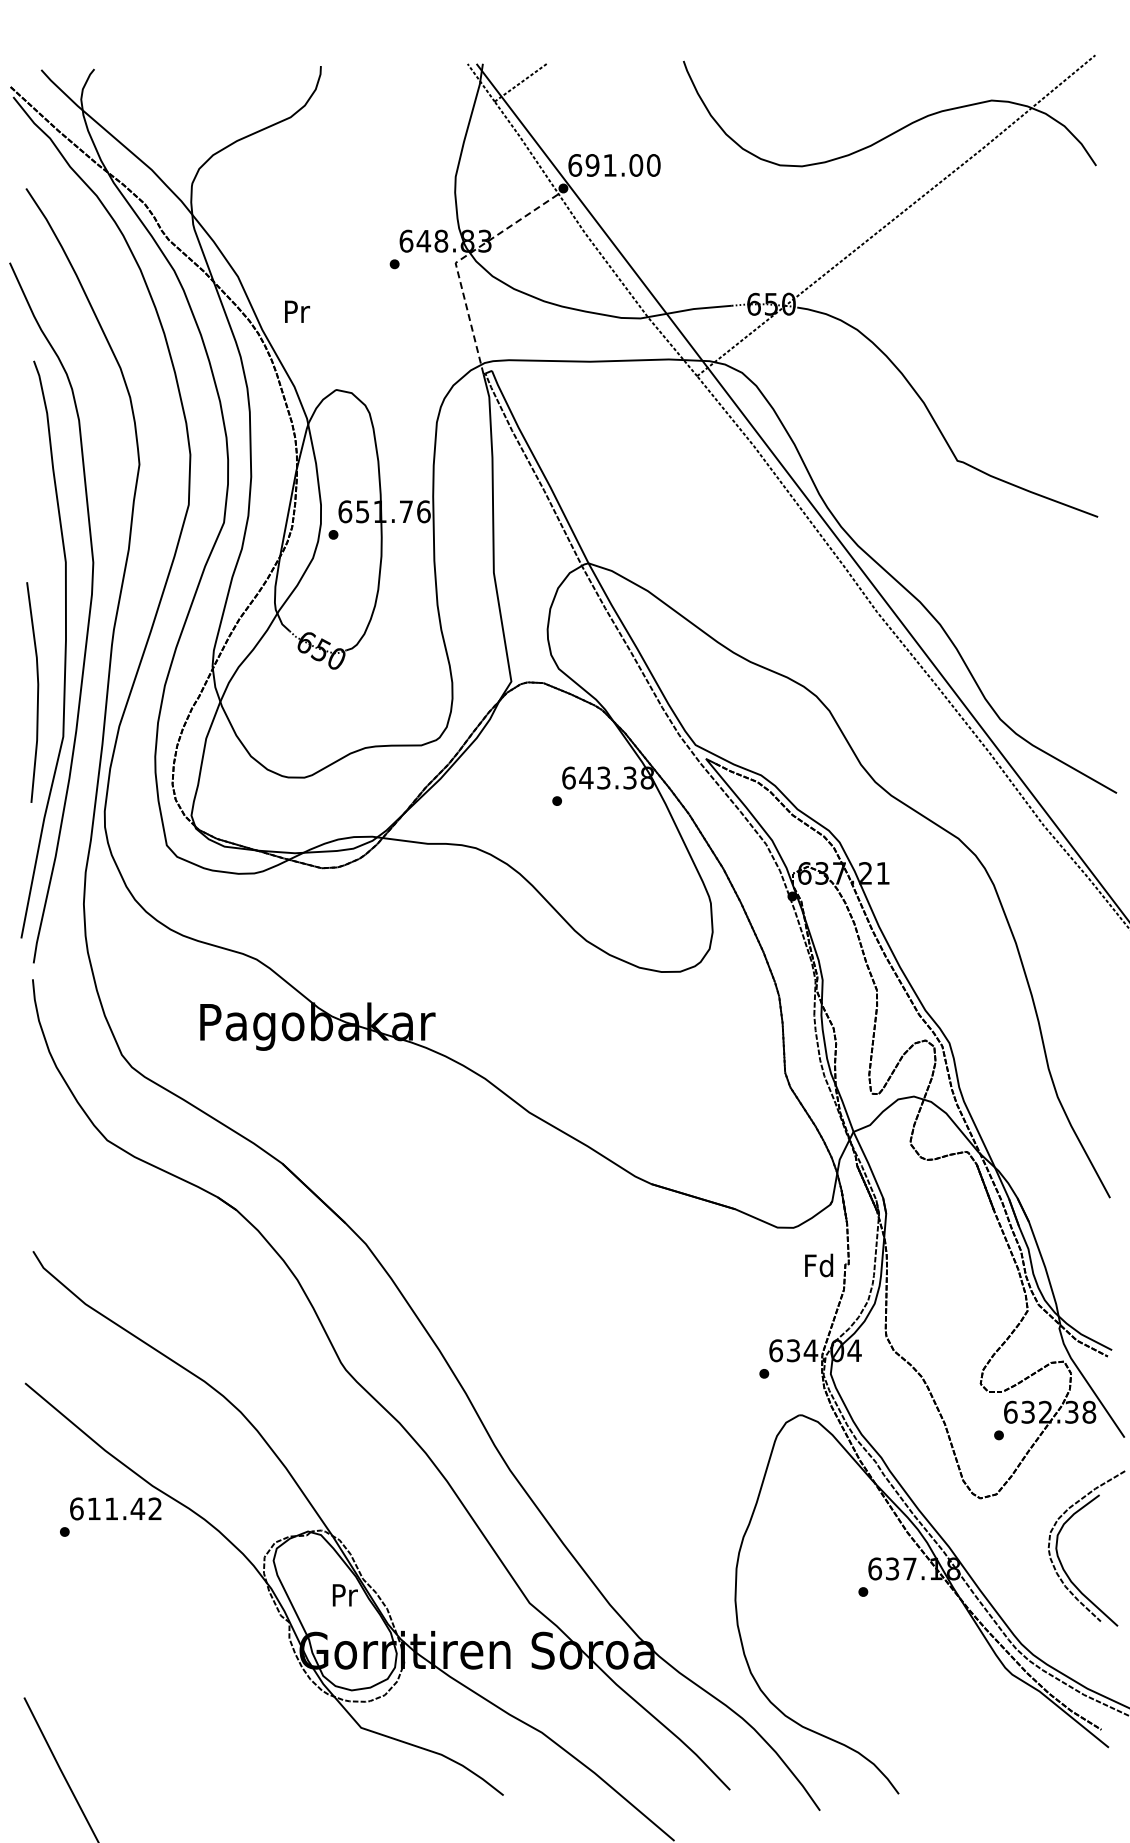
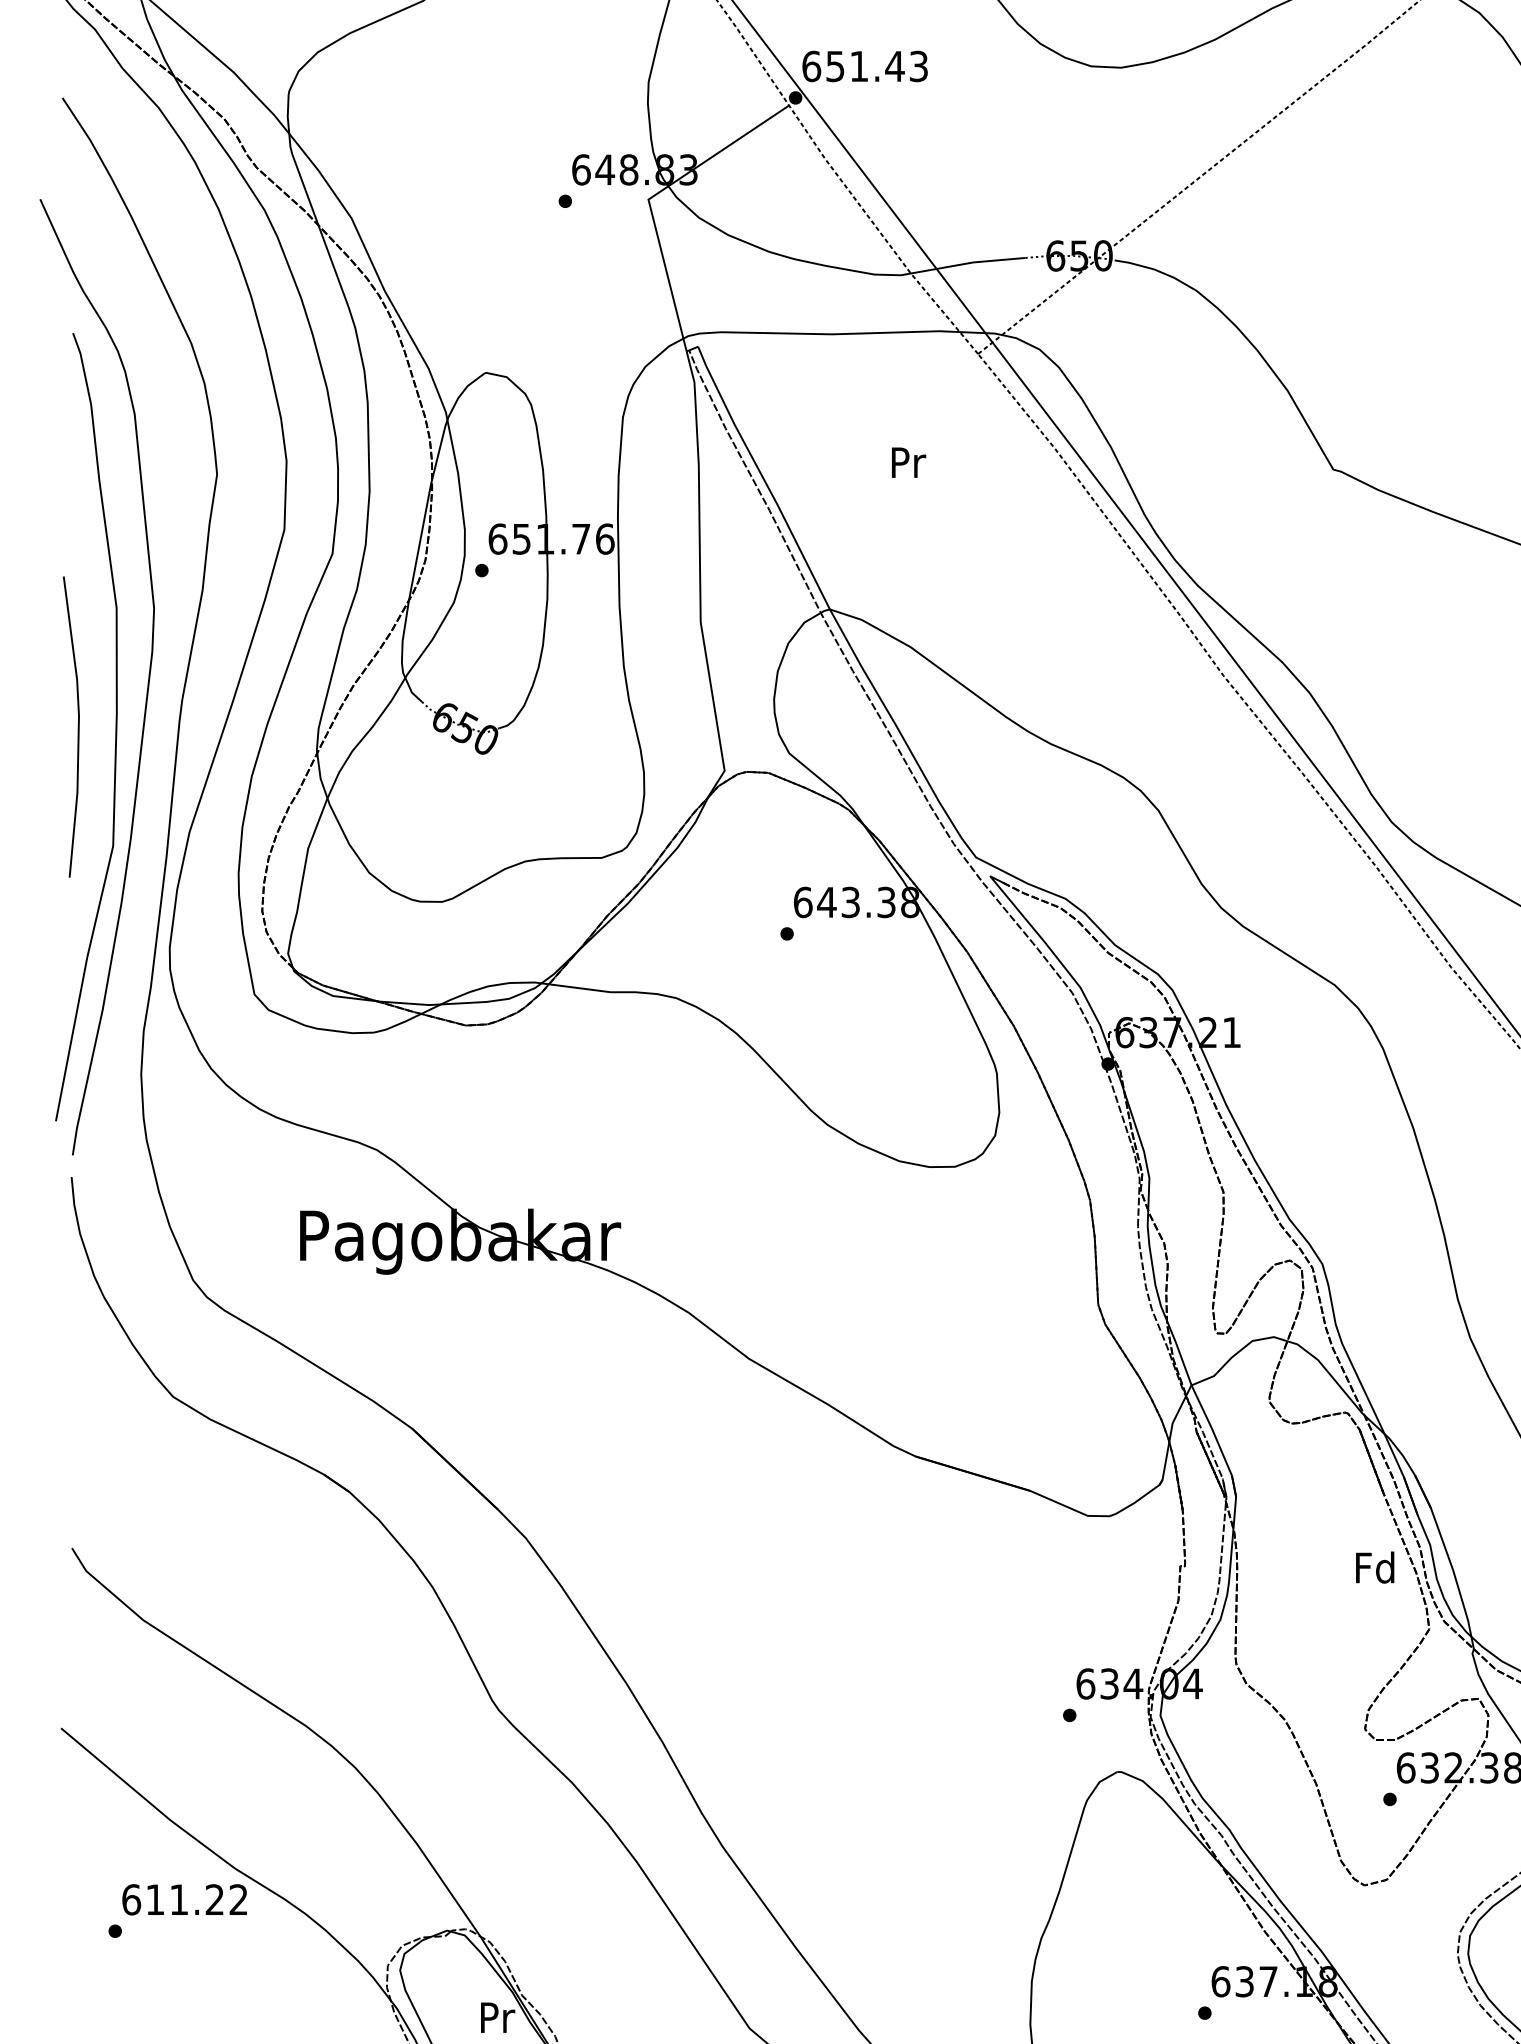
text: (622, 165) -> (876, 66), 691.00 -> 651.43
line: (458, 260) -> (652, 196), dashed -> solid
text: (297, 311) -> (908, 462), moved
line: (37, 692) -> (77, 727), moved
text: (819, 1265) -> (1375, 1567), moved
text: (137, 1508) -> (214, 1899), 611.42 -> 611.22

